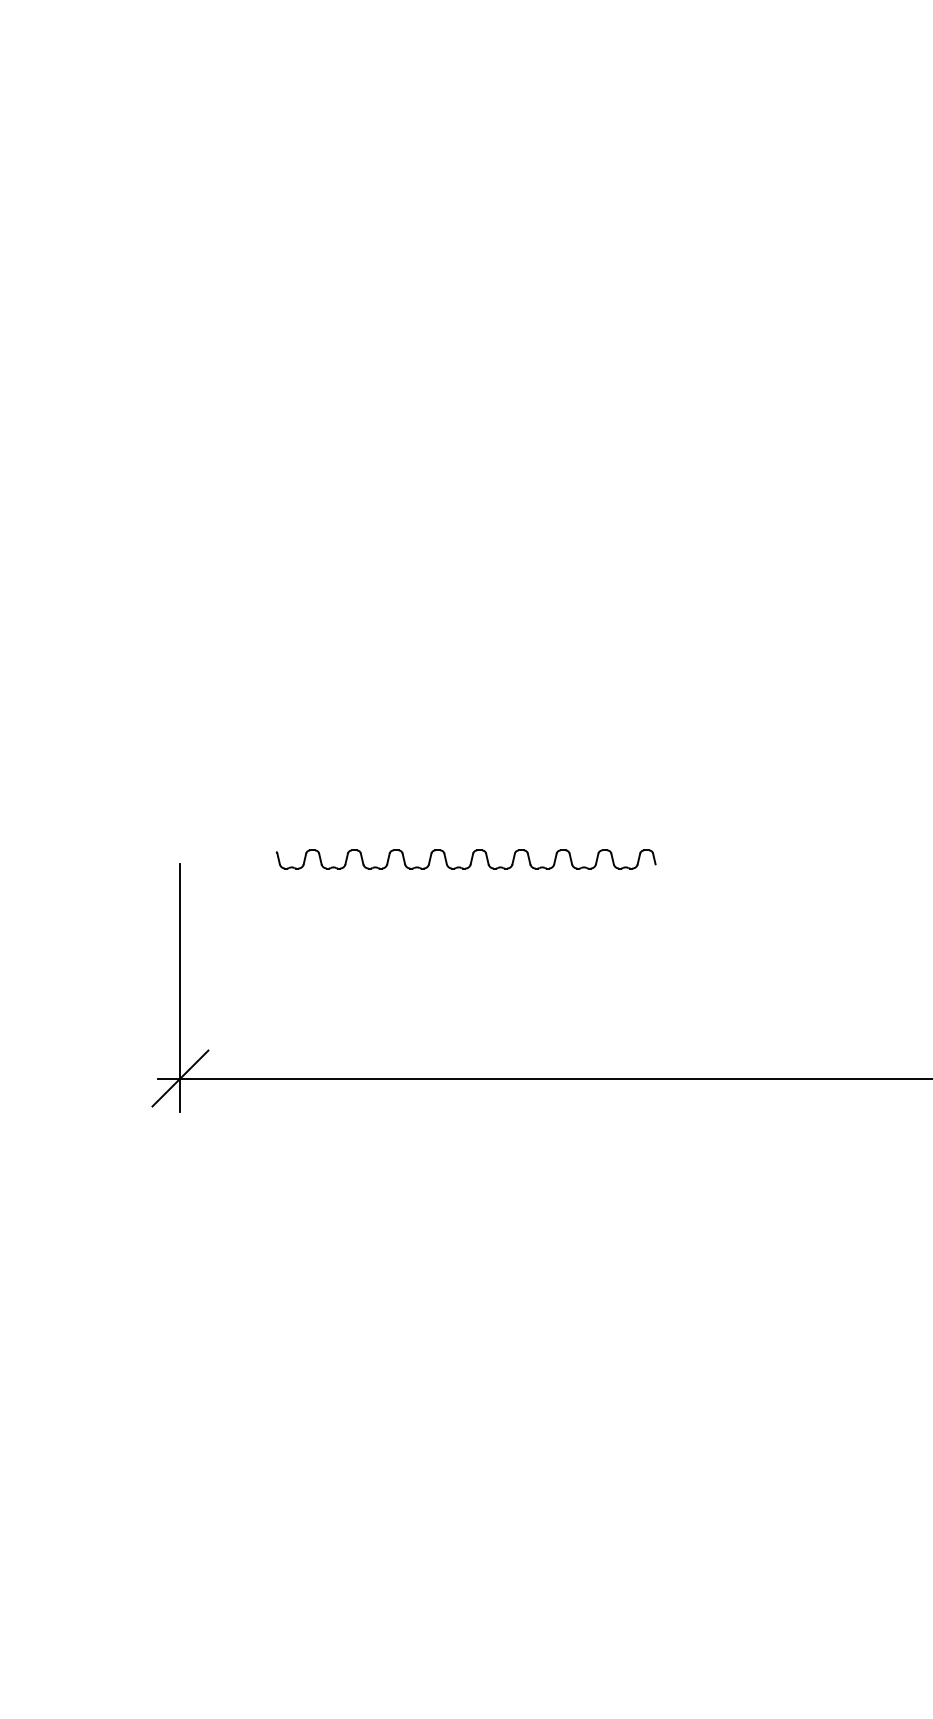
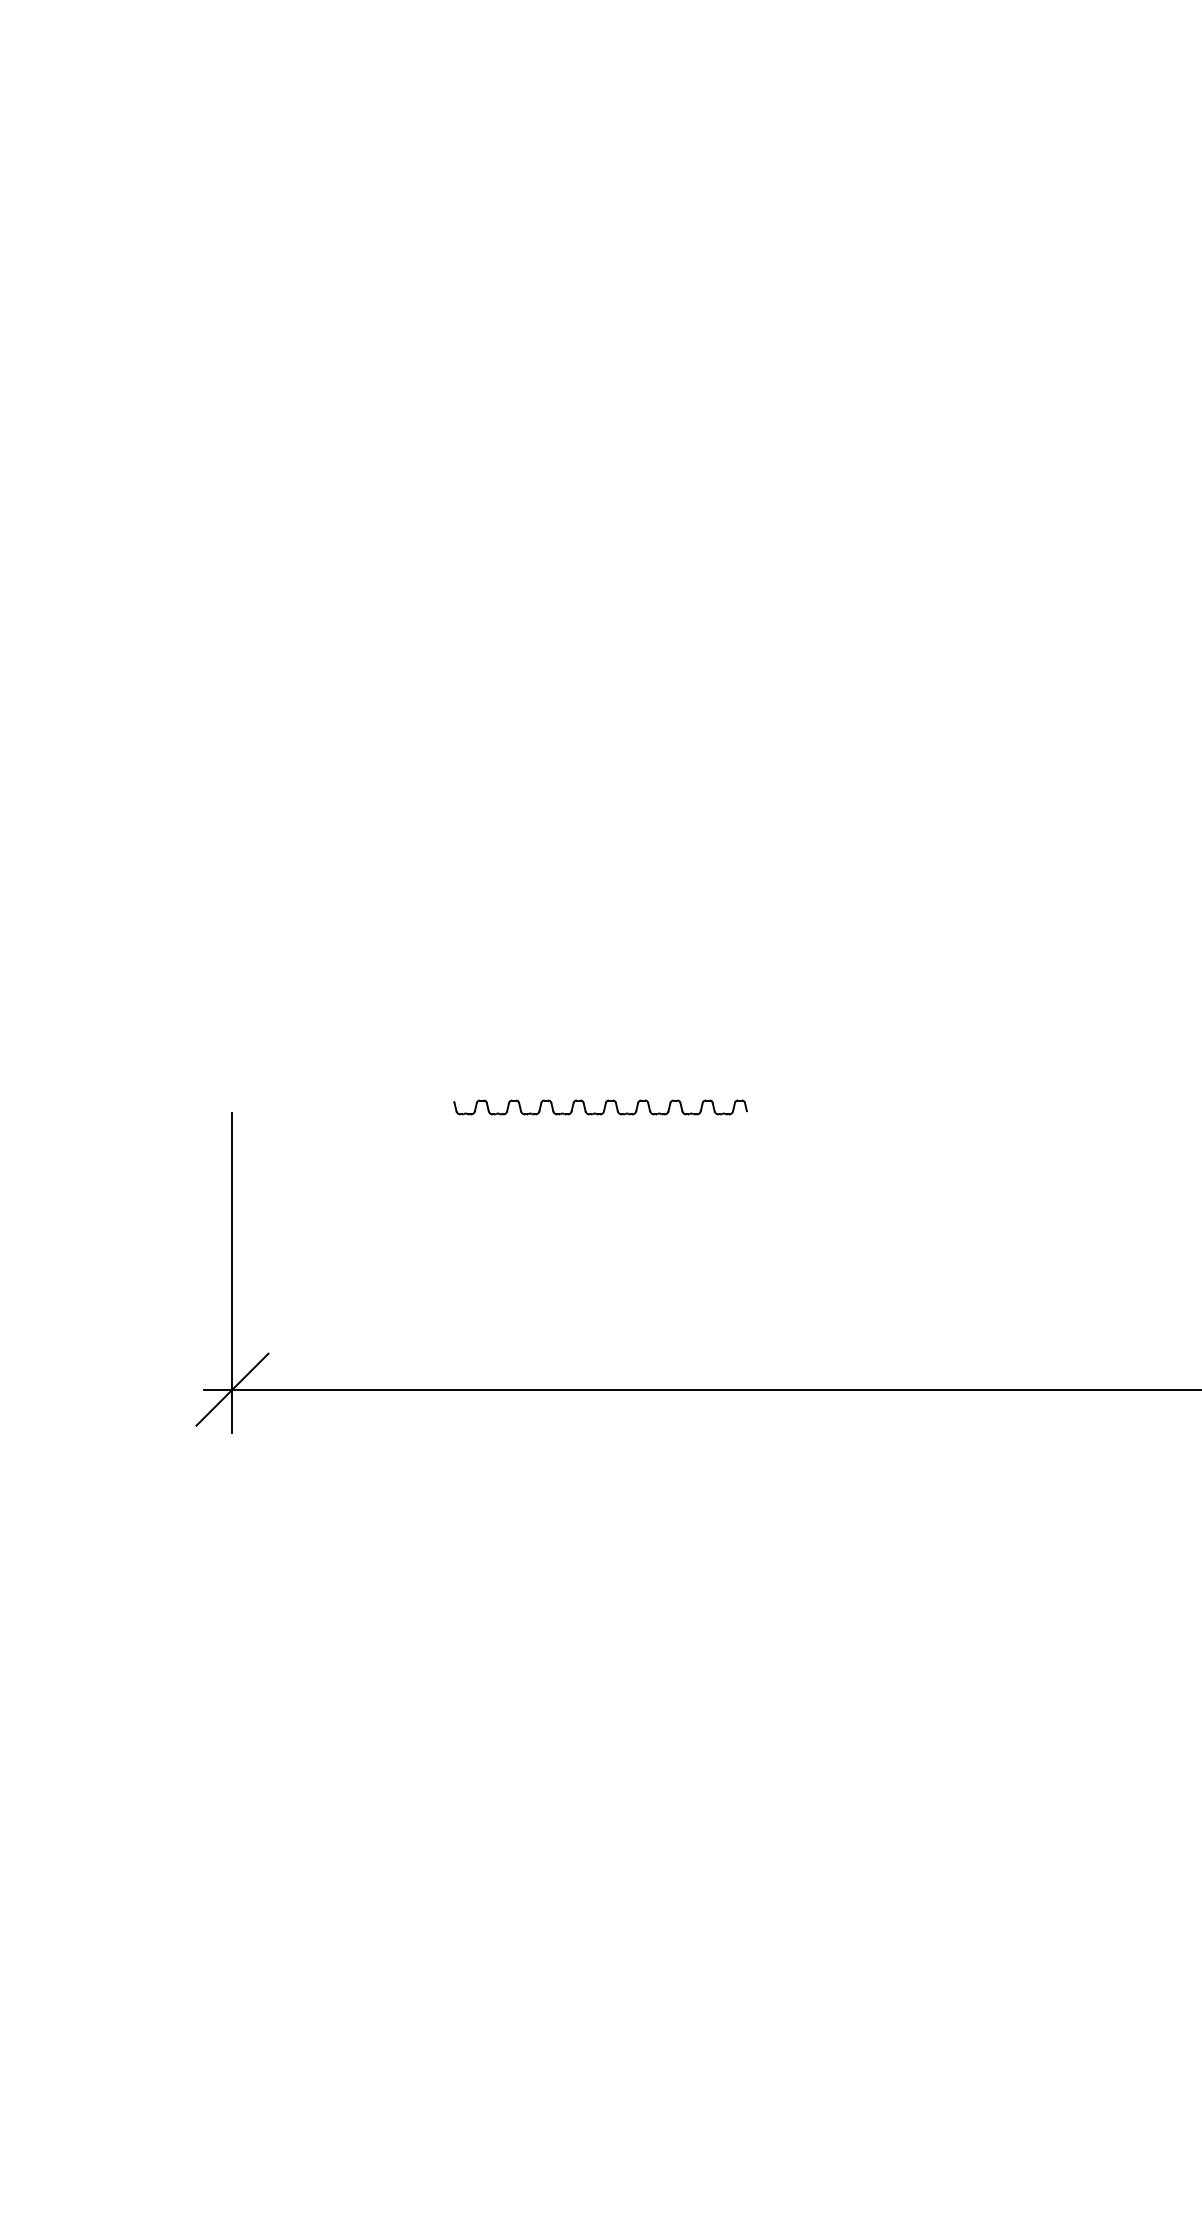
part: (465, 859) -> (599, 1107), size x0.6

